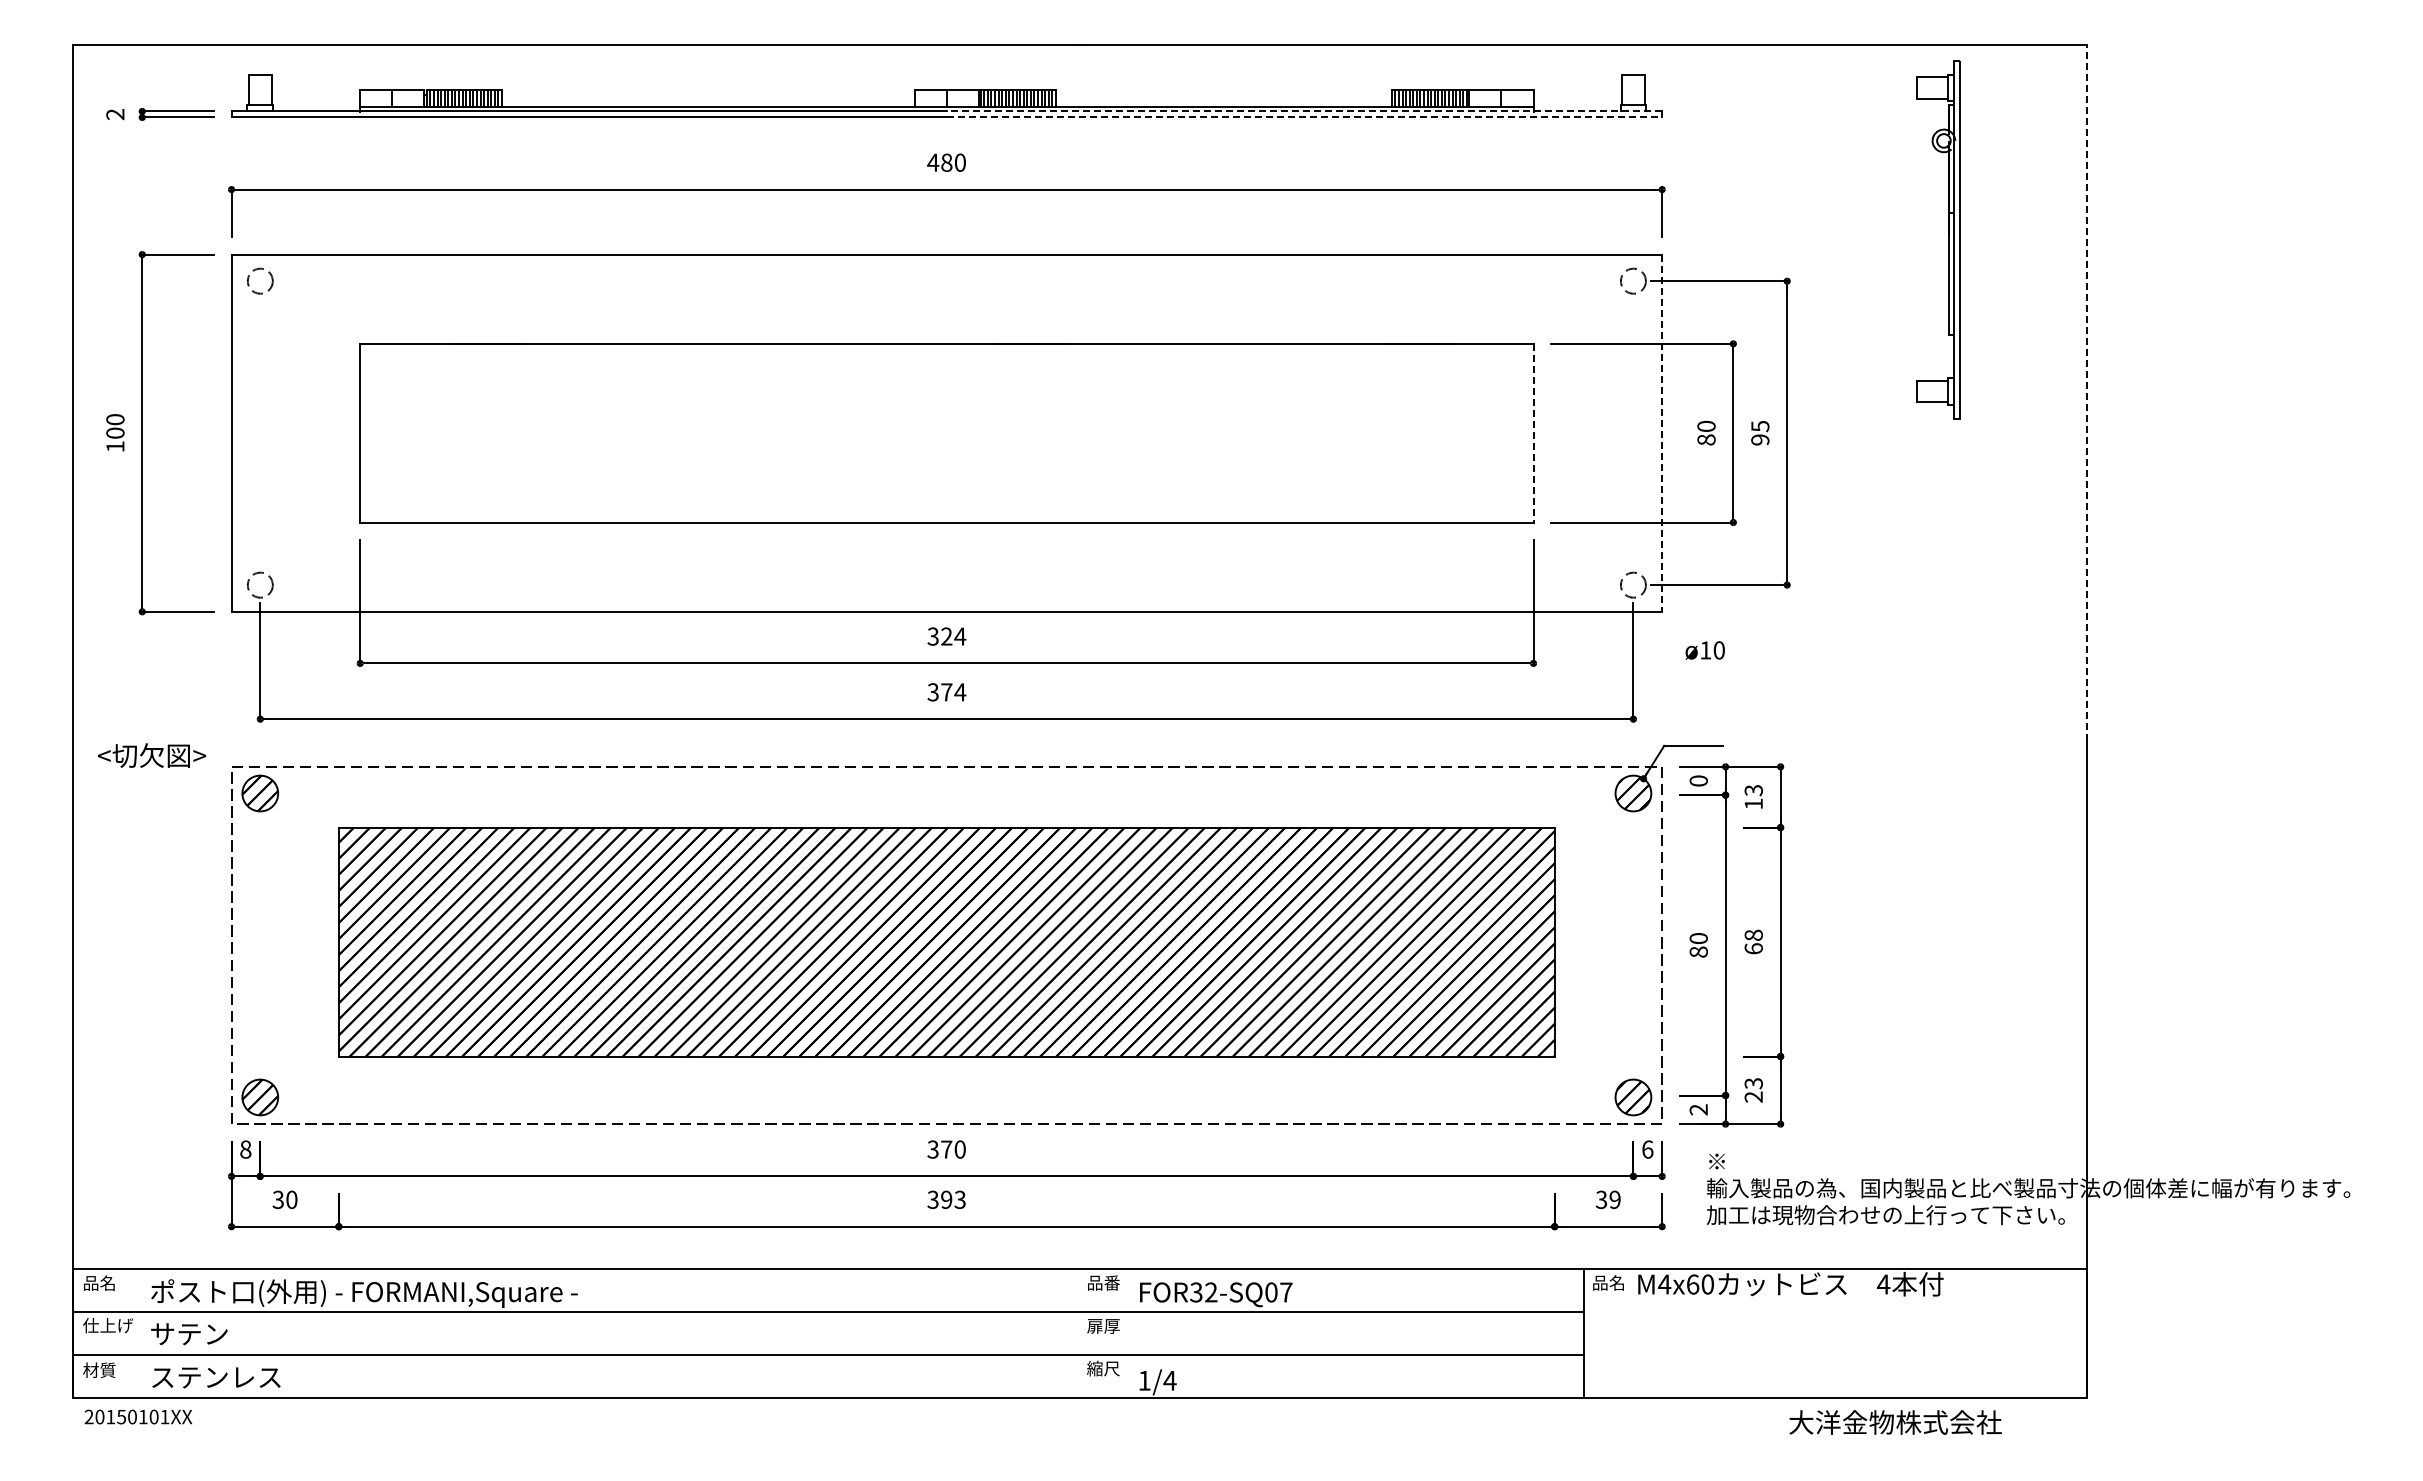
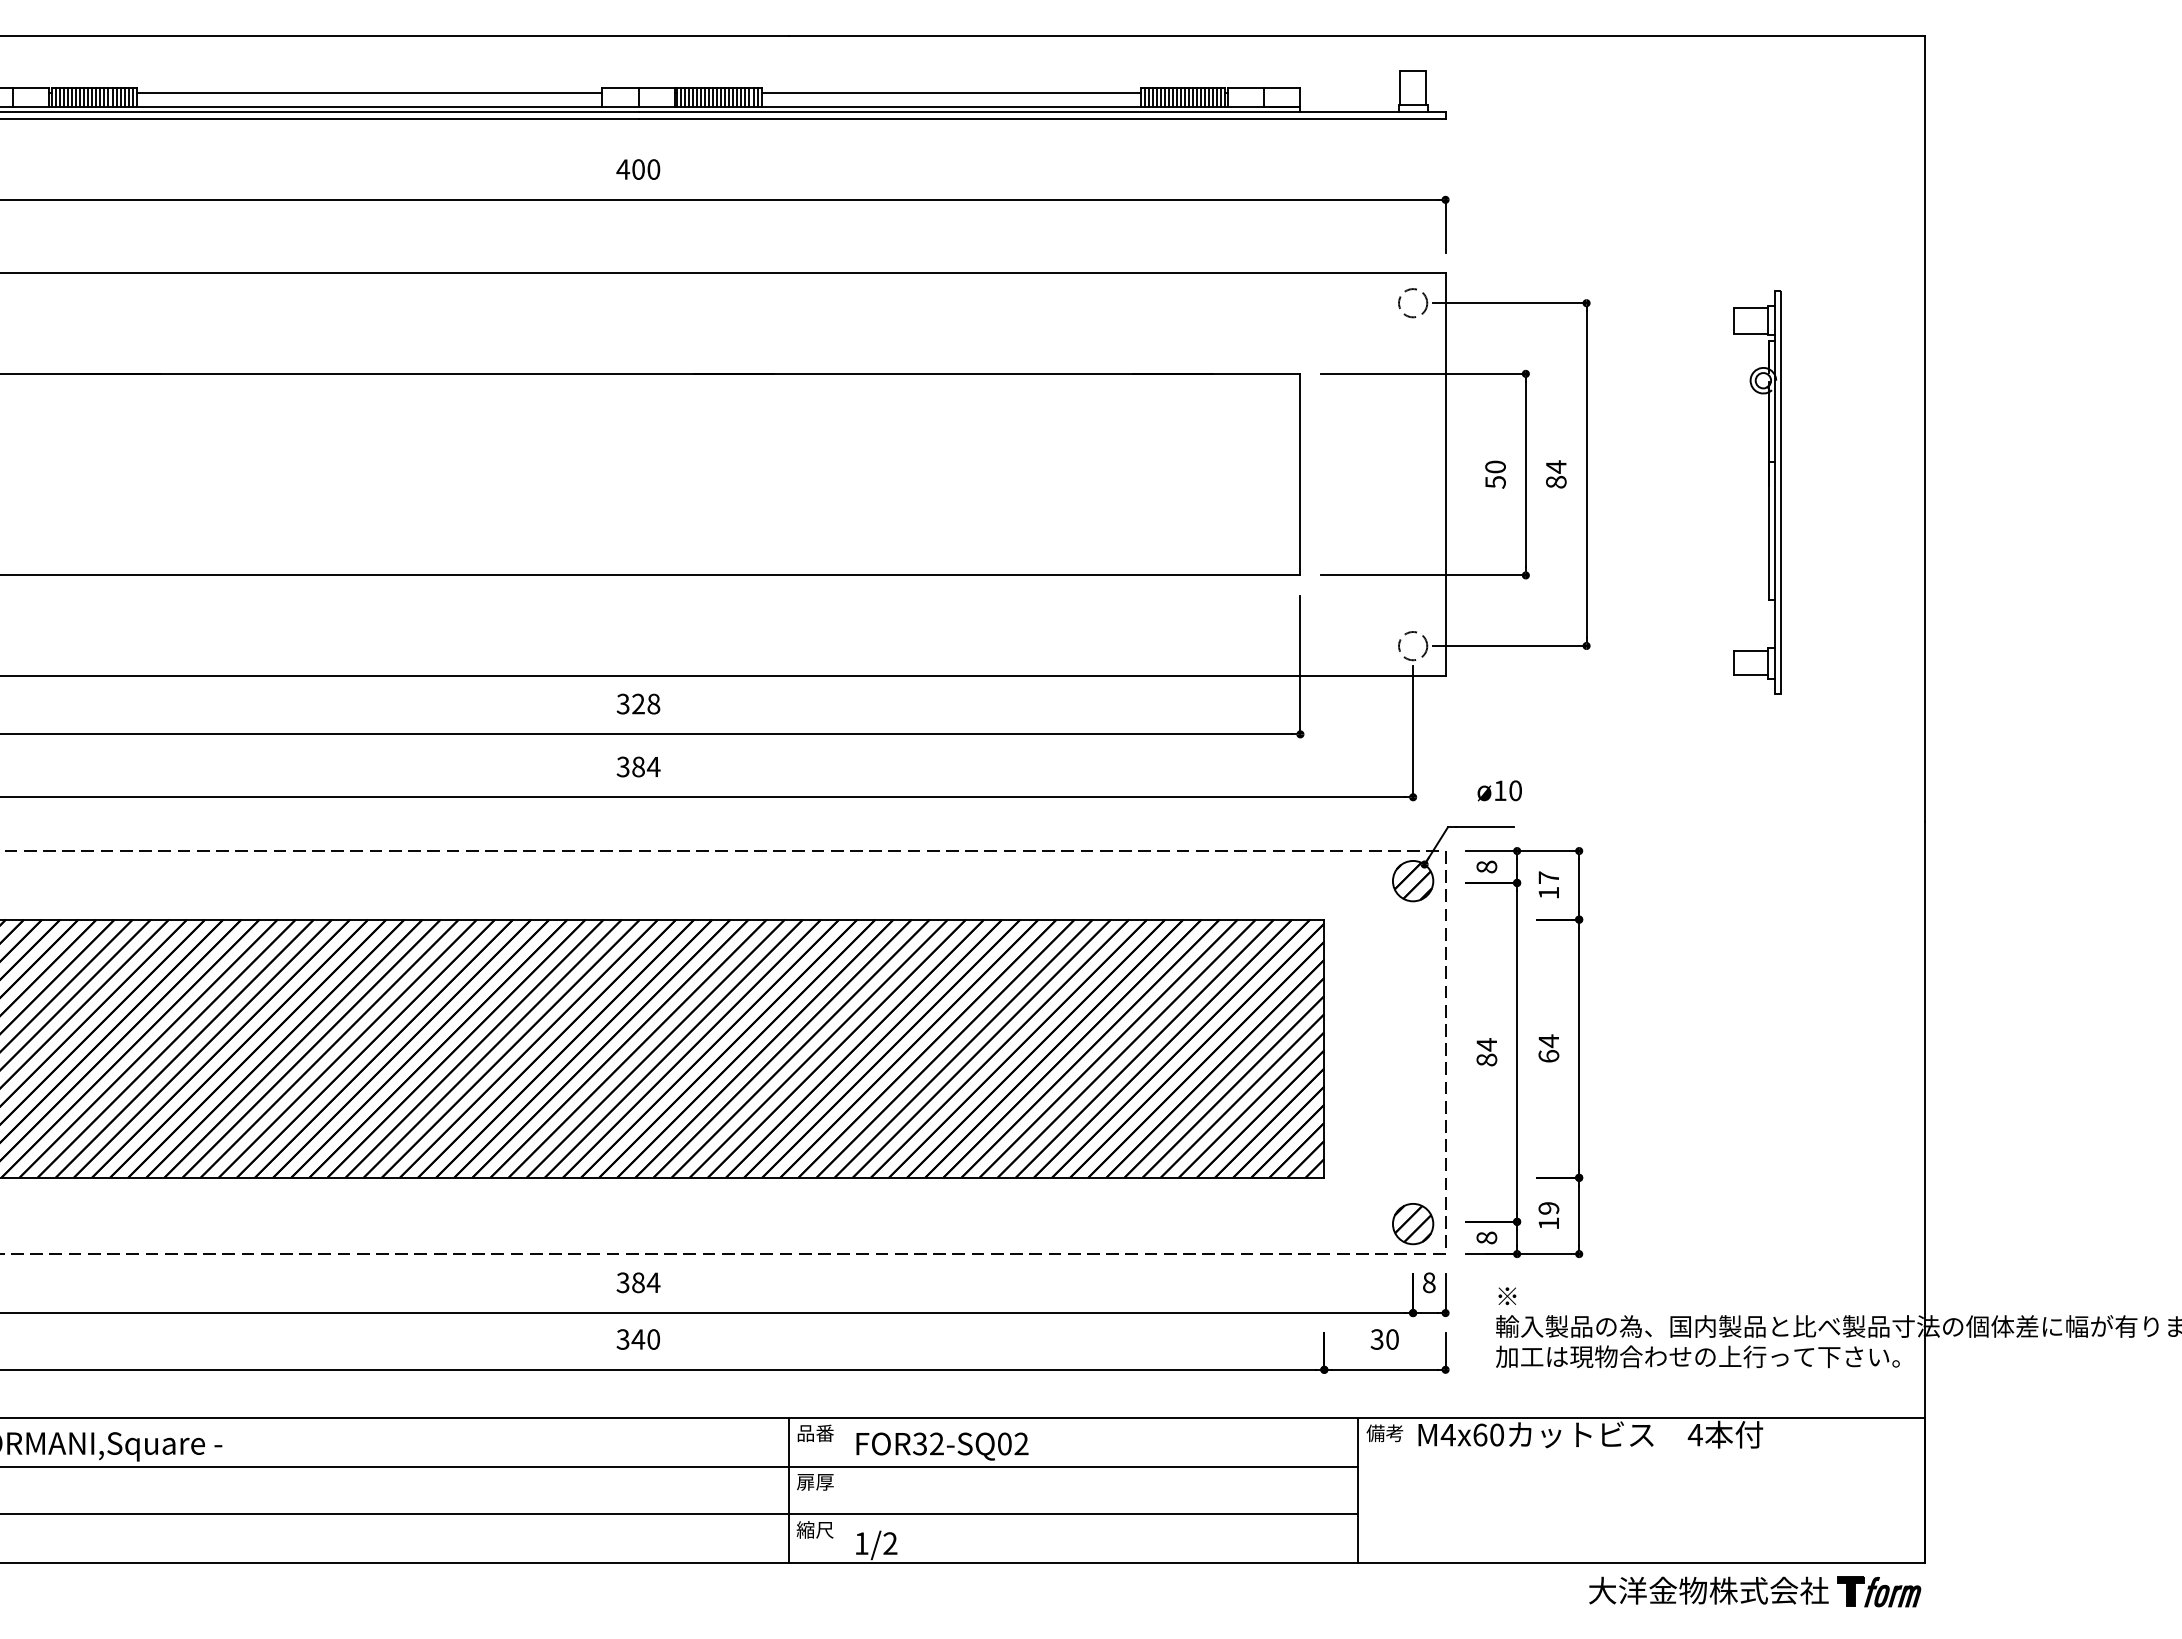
line: (707, 94) -> (368, 92), added
line: (1223, 94) -> (950, 92), added
line: (1304, 111) -> (1042, 111), dashed -> solid
line: (1304, 117) -> (1042, 118), dashed -> solid
text: (946, 162) -> (638, 169), 480 -> 400
part: (1948, 239) -> (1768, 491), moved
line: (2087, 392) -> (1925, 428), dashed -> solid
text: (1760, 432) -> (1556, 473), 95 -> 84
line: (1533, 433) -> (1300, 475), dashed -> solid
line: (1662, 433) -> (1445, 475), dashed -> solid
text: (1706, 439) -> (1495, 481), 80 -> 50
text: (960, 636) -> (653, 704), 324 -> 328
text: (1704, 650) -> (1498, 790), moved
text: (946, 692) -> (638, 767), 374 -> 384
text: (1698, 780) -> (1486, 866), 0 -> 8
text: (1753, 790) -> (1548, 877), 13 -> 17
text: (1753, 935) -> (1548, 1041), 68 -> 64
text: (1698, 938) -> (1486, 1044), 80 -> 84
text: (1753, 1090) -> (1548, 1216), 23 -> 19
text: (1698, 1109) -> (1486, 1237), 2 -> 8
text: (953, 1149) -> (646, 1282), 370 -> 384
text: (1647, 1149) -> (1429, 1282), 6 -> 8
text: (952, 1199) -> (644, 1339), 393 -> 340
text: (1614, 1199) -> (1391, 1339), 39 -> 30
text: (1608, 1282) -> (1385, 1432), 品名 -> 備考
text: (1286, 1292) -> (1021, 1444), FOR32-SQ07 -> FOR32-SQ02
line: (1080, 1333) -> (789, 1490), added
text: (1169, 1380) -> (889, 1543), 1/4 -> 1/2
part: (2046, 1423) -> (1879, 1591), added

